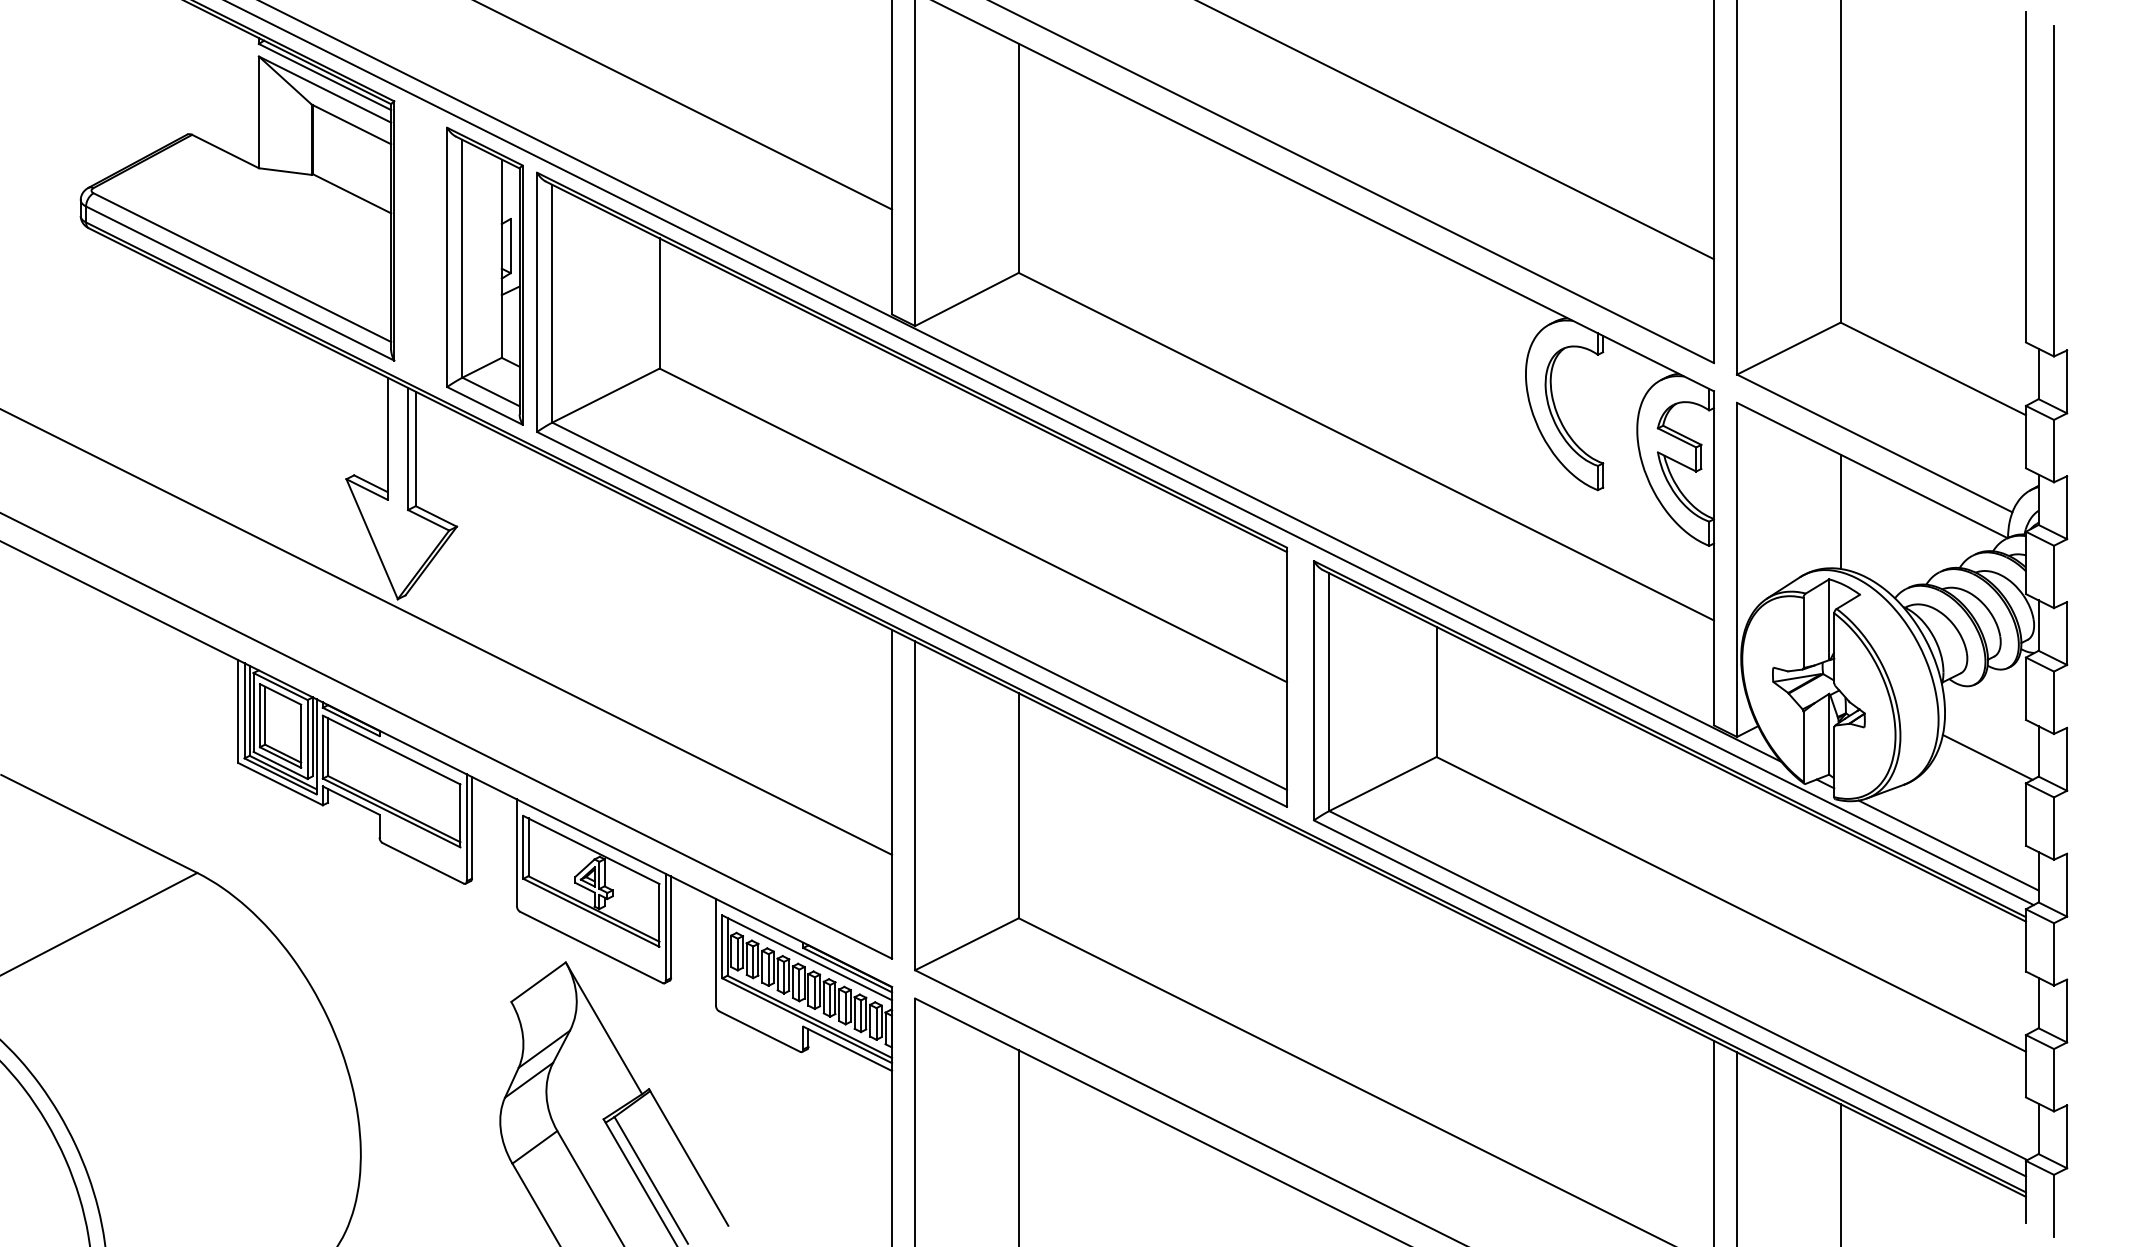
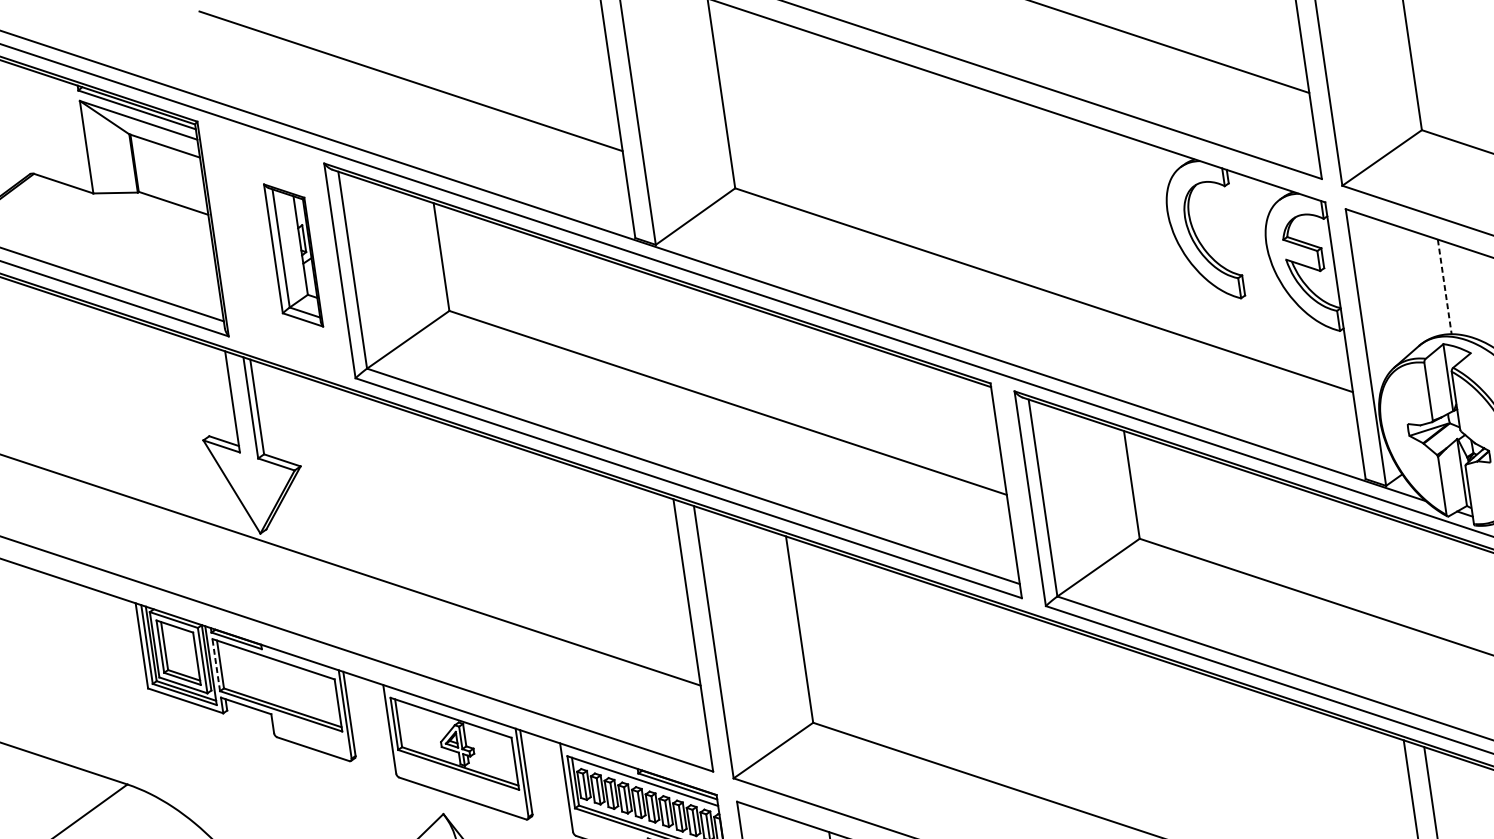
part: (484, 275) -> (293, 255), size x0.6
line: (1840, 512) -> (1444, 287), solid -> dashed
line: (322, 746) -> (215, 664), solid -> dashed

